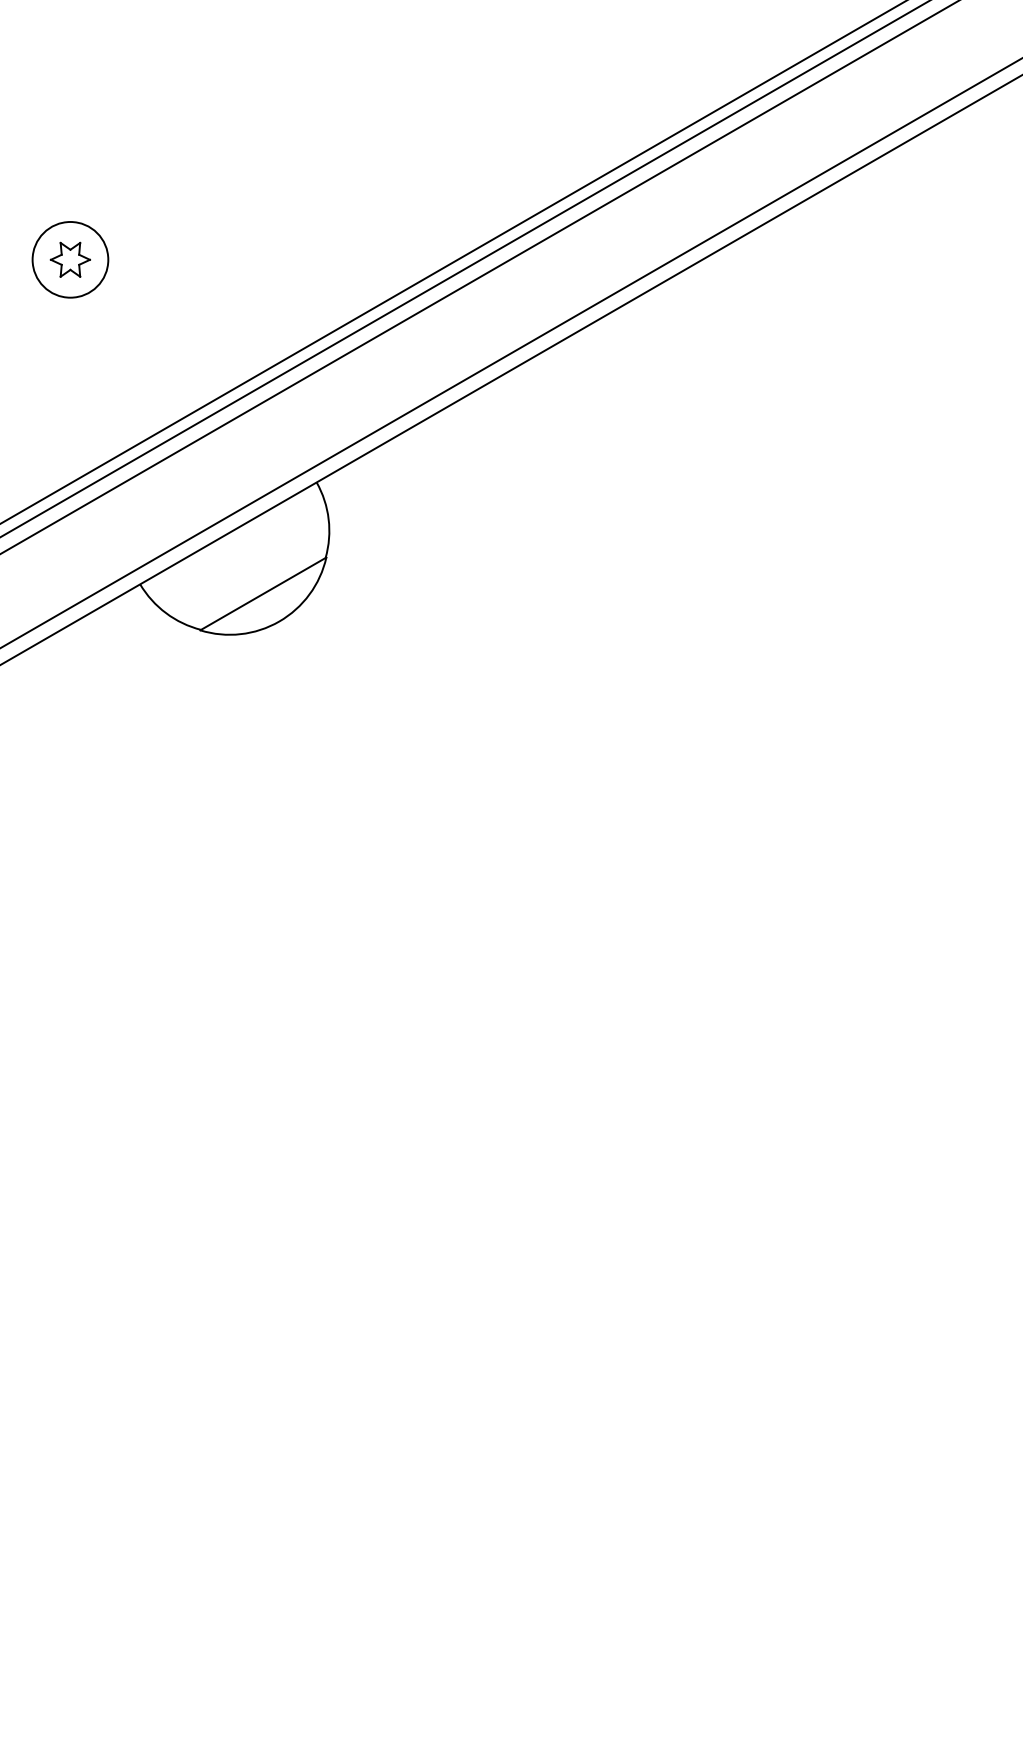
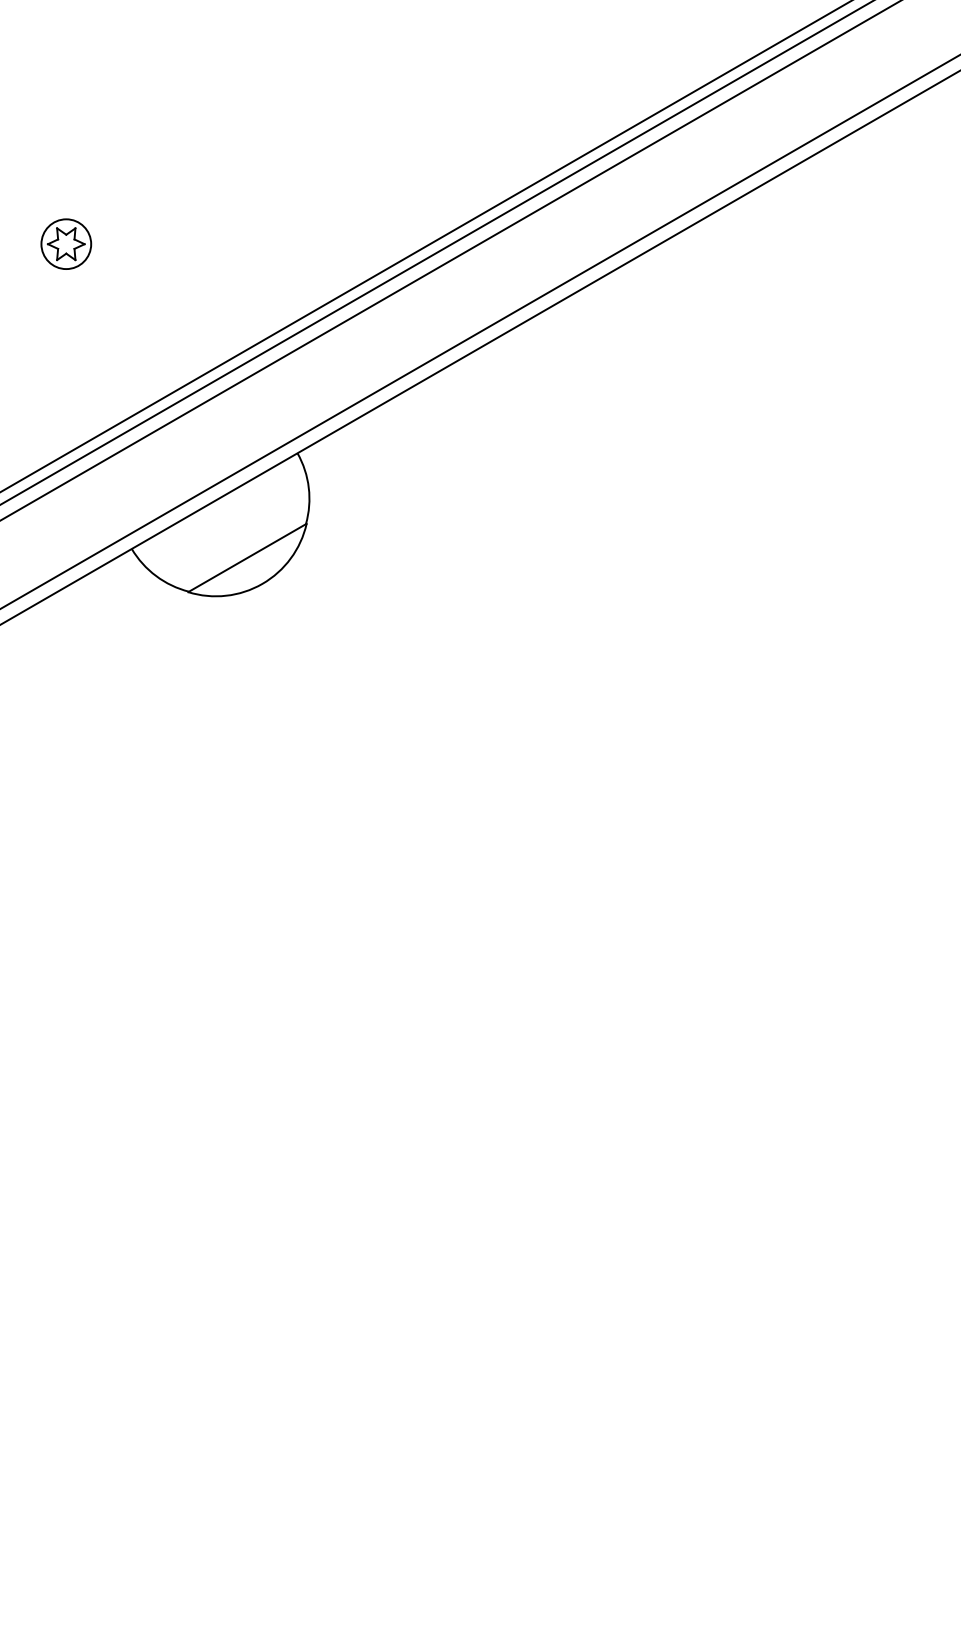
circle: (70, 259) -> (66, 243), size x0.7

